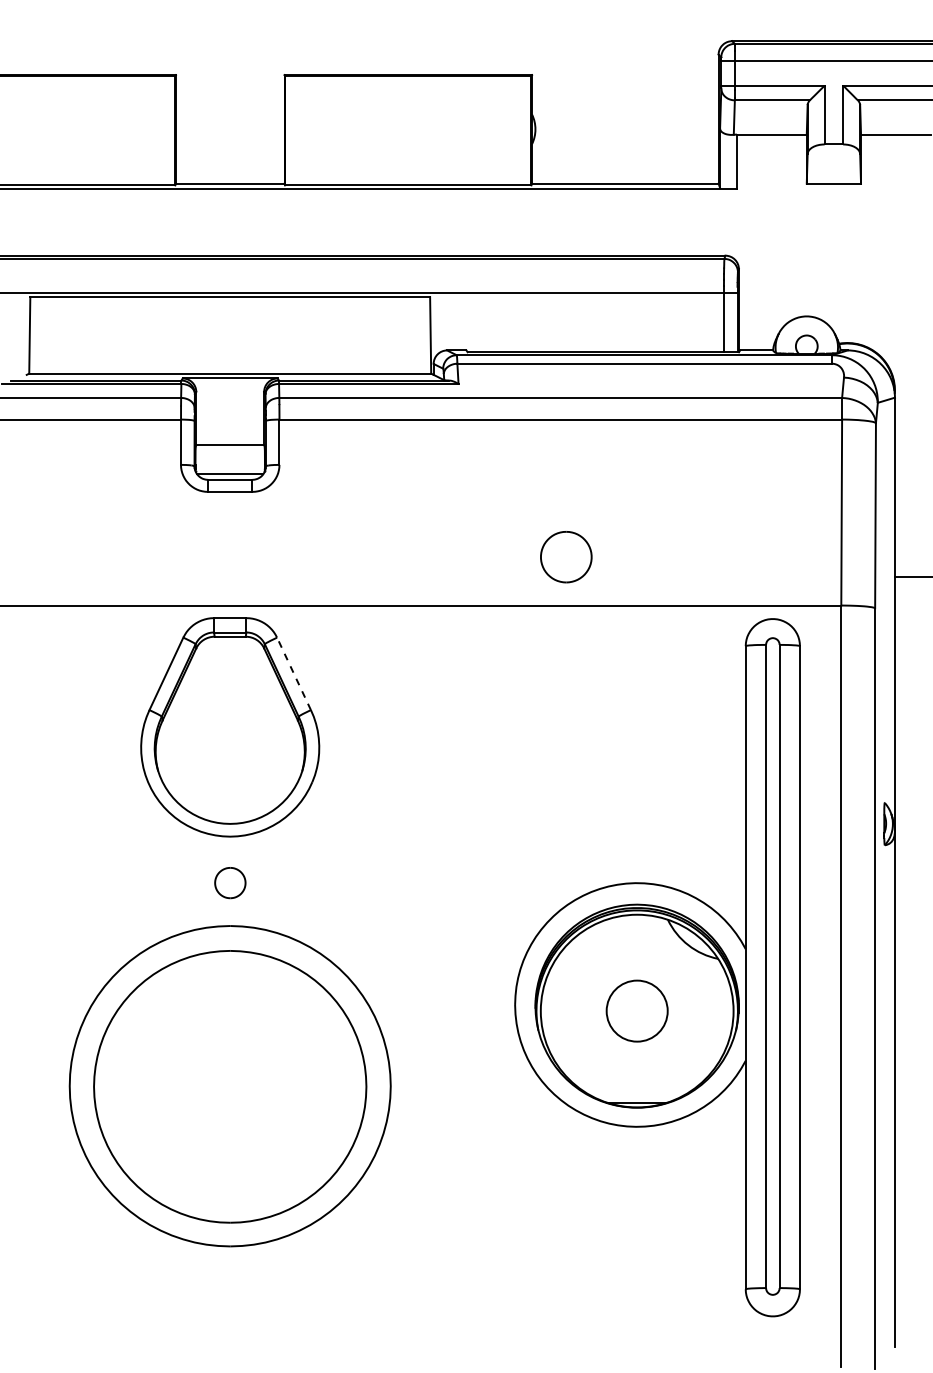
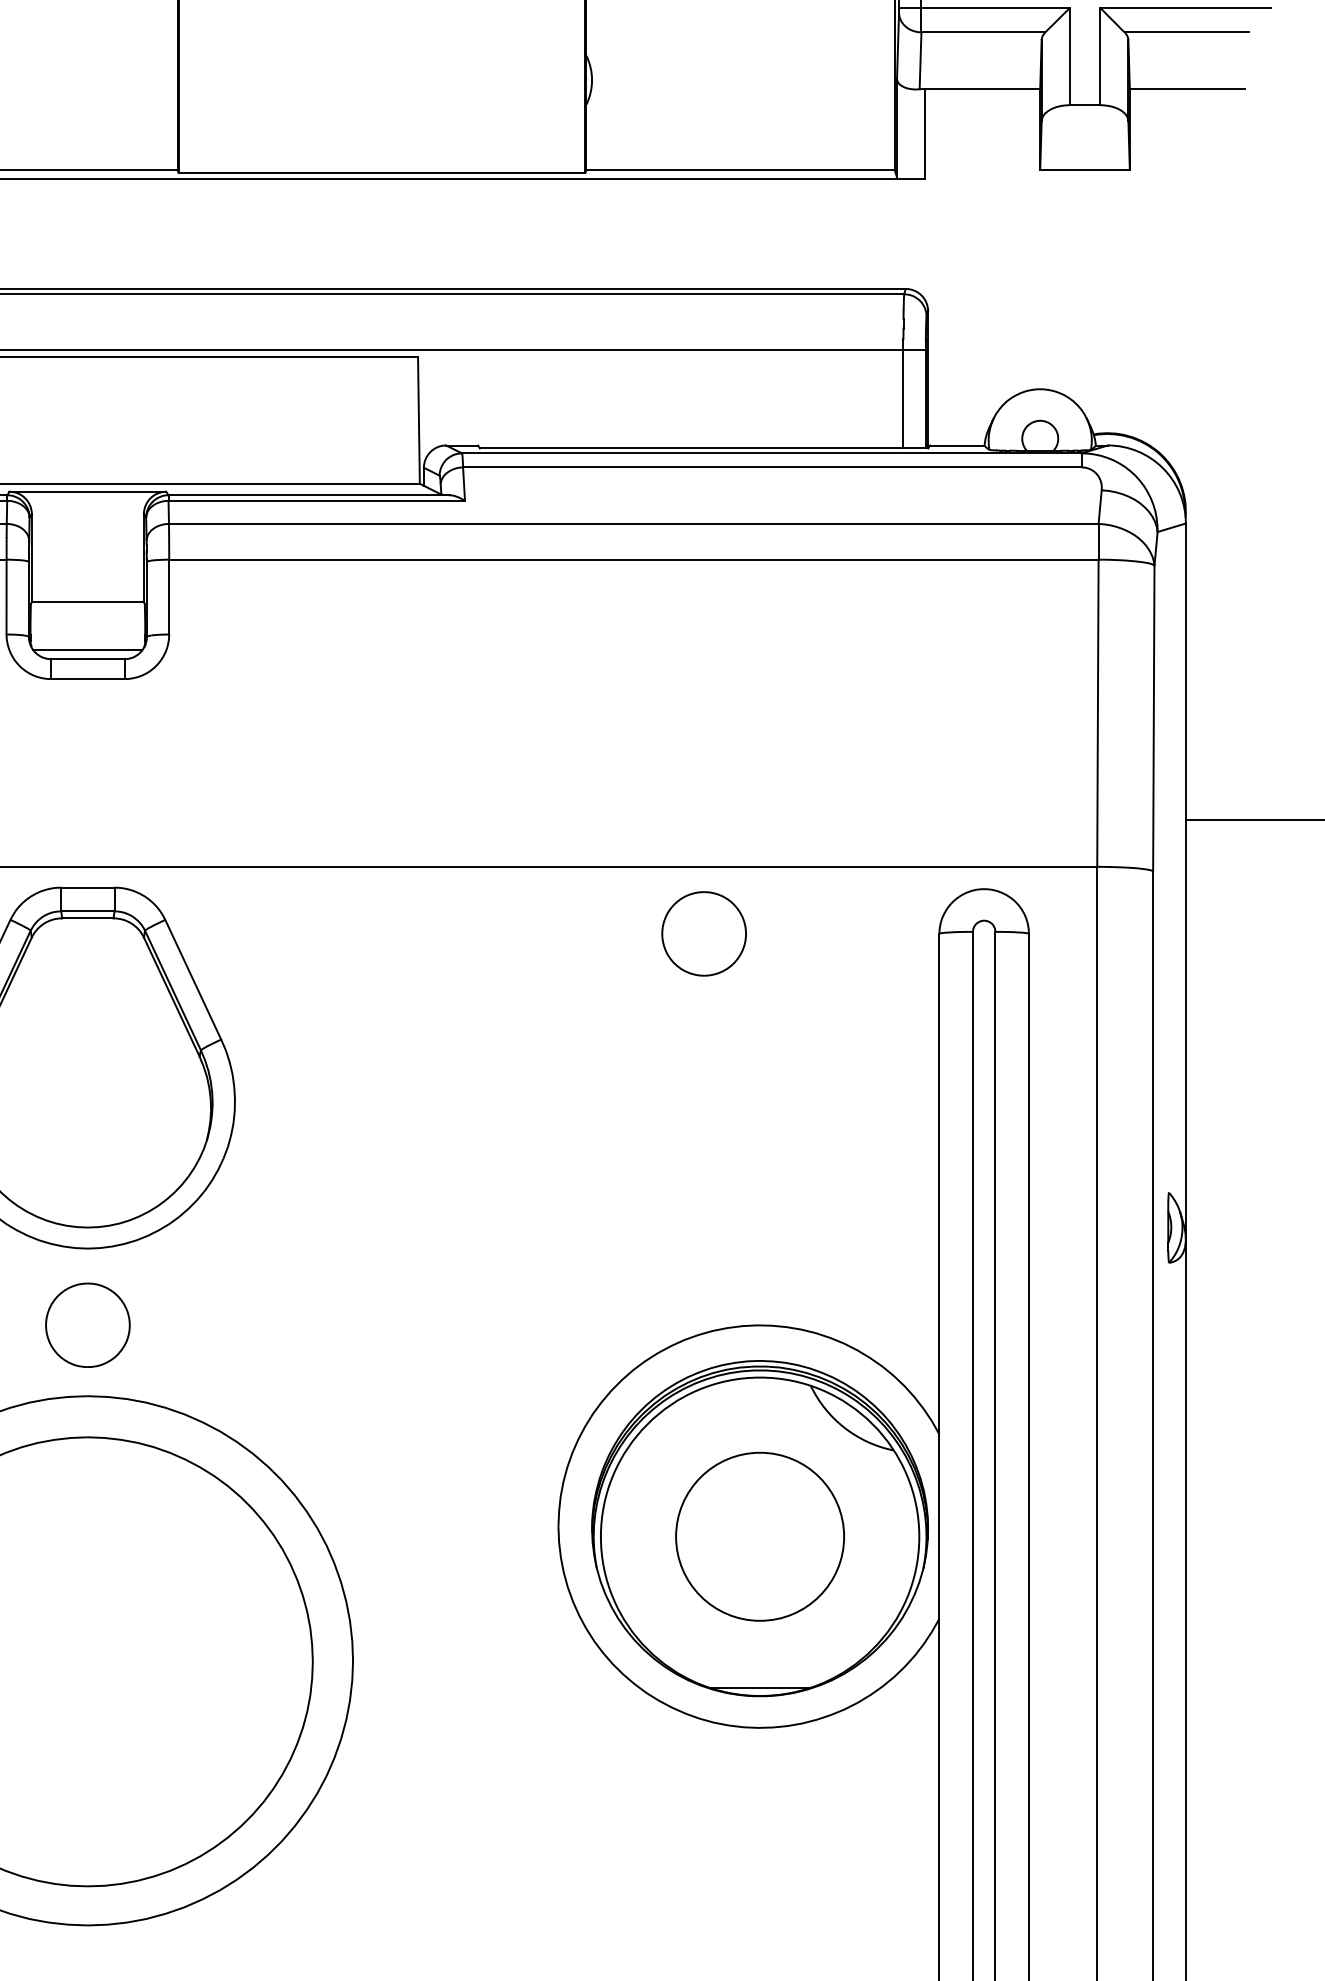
part: (566, 557) -> (704, 934), moved
line: (294, 673) -> (194, 979), dashed -> solid
part: (230, 882) -> (88, 1324), size x1.67
circle: (637, 1011) -> (760, 1537), size x1.67

